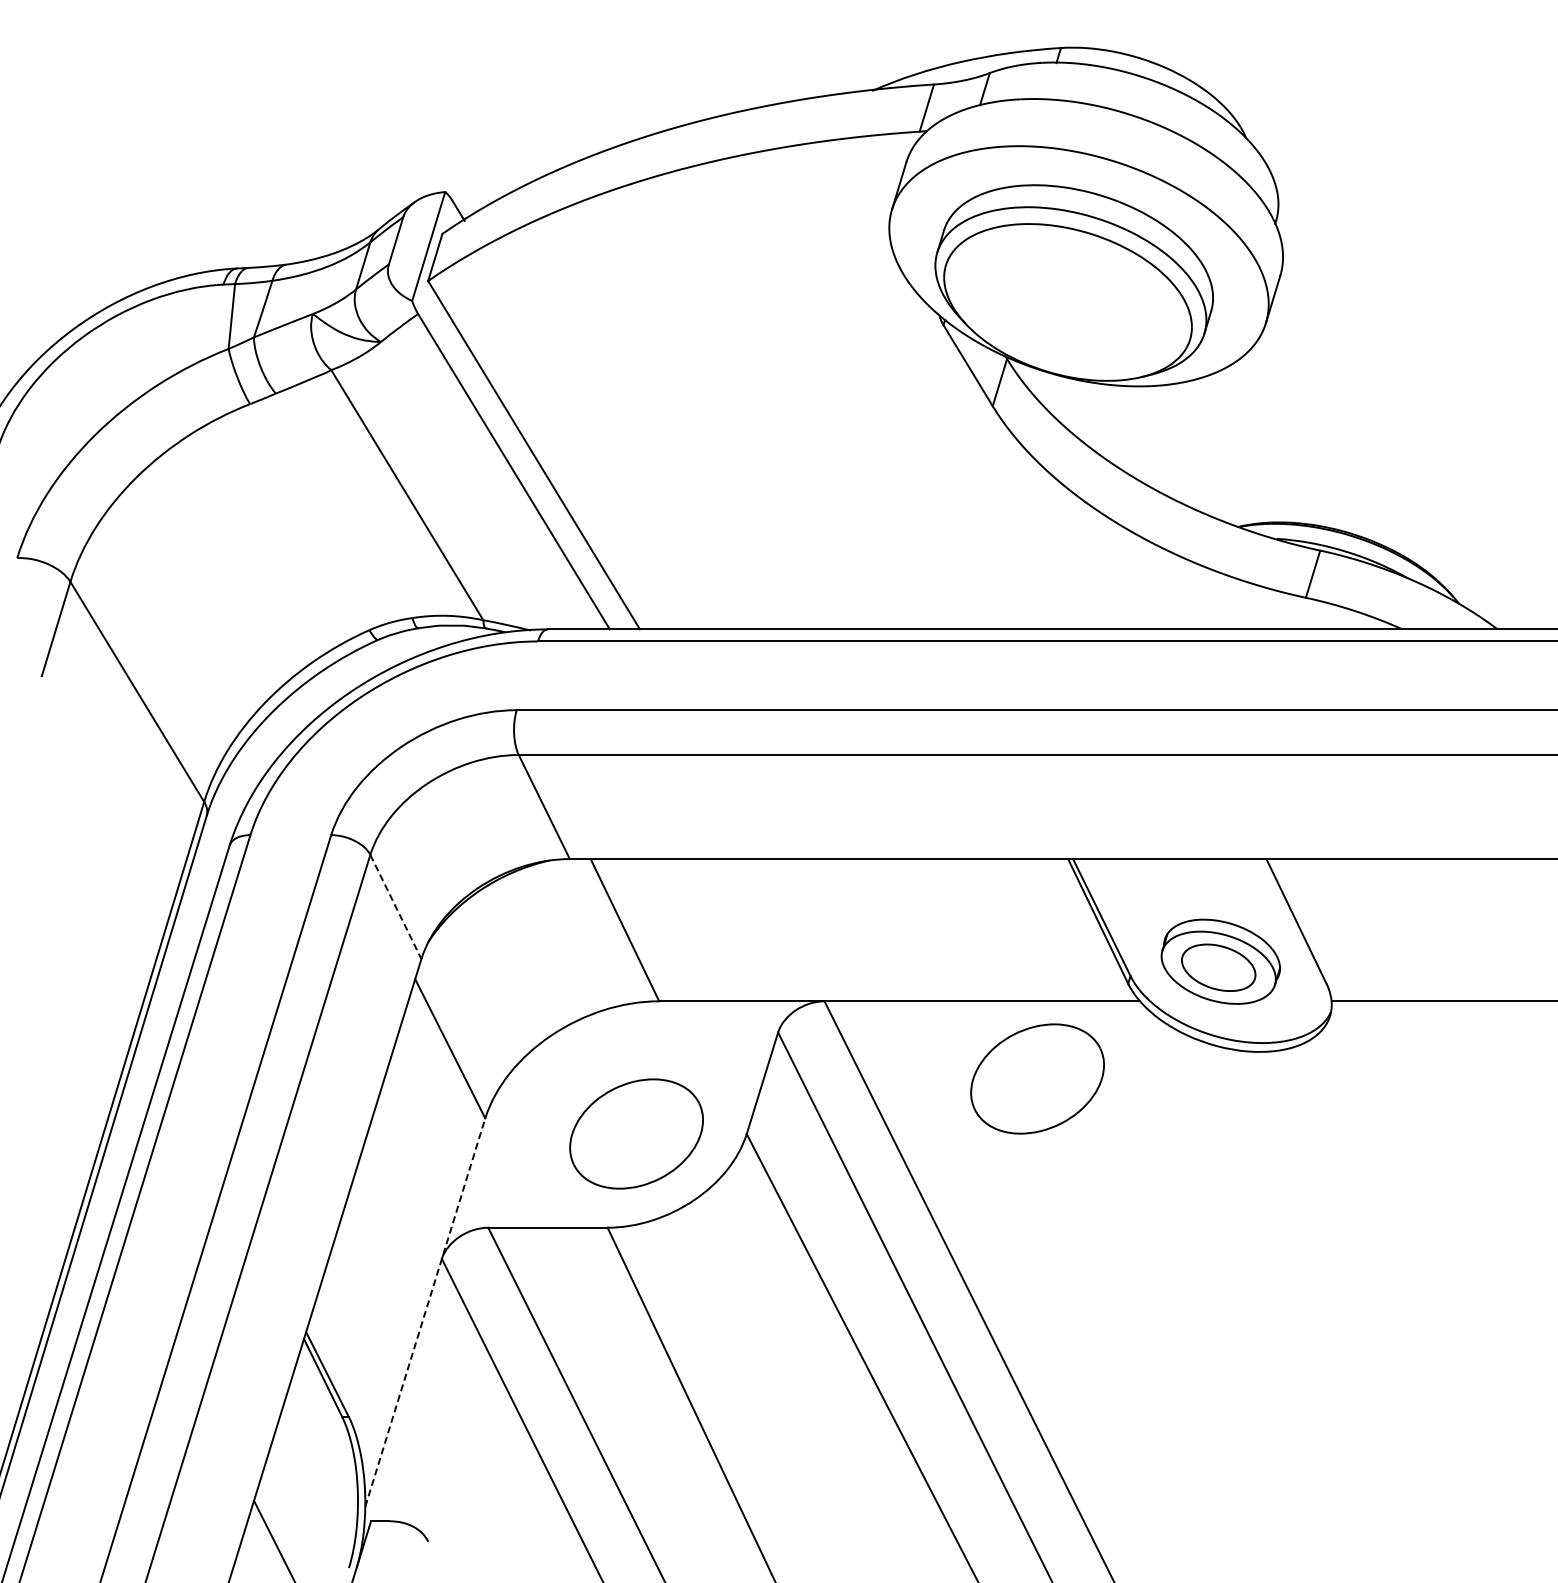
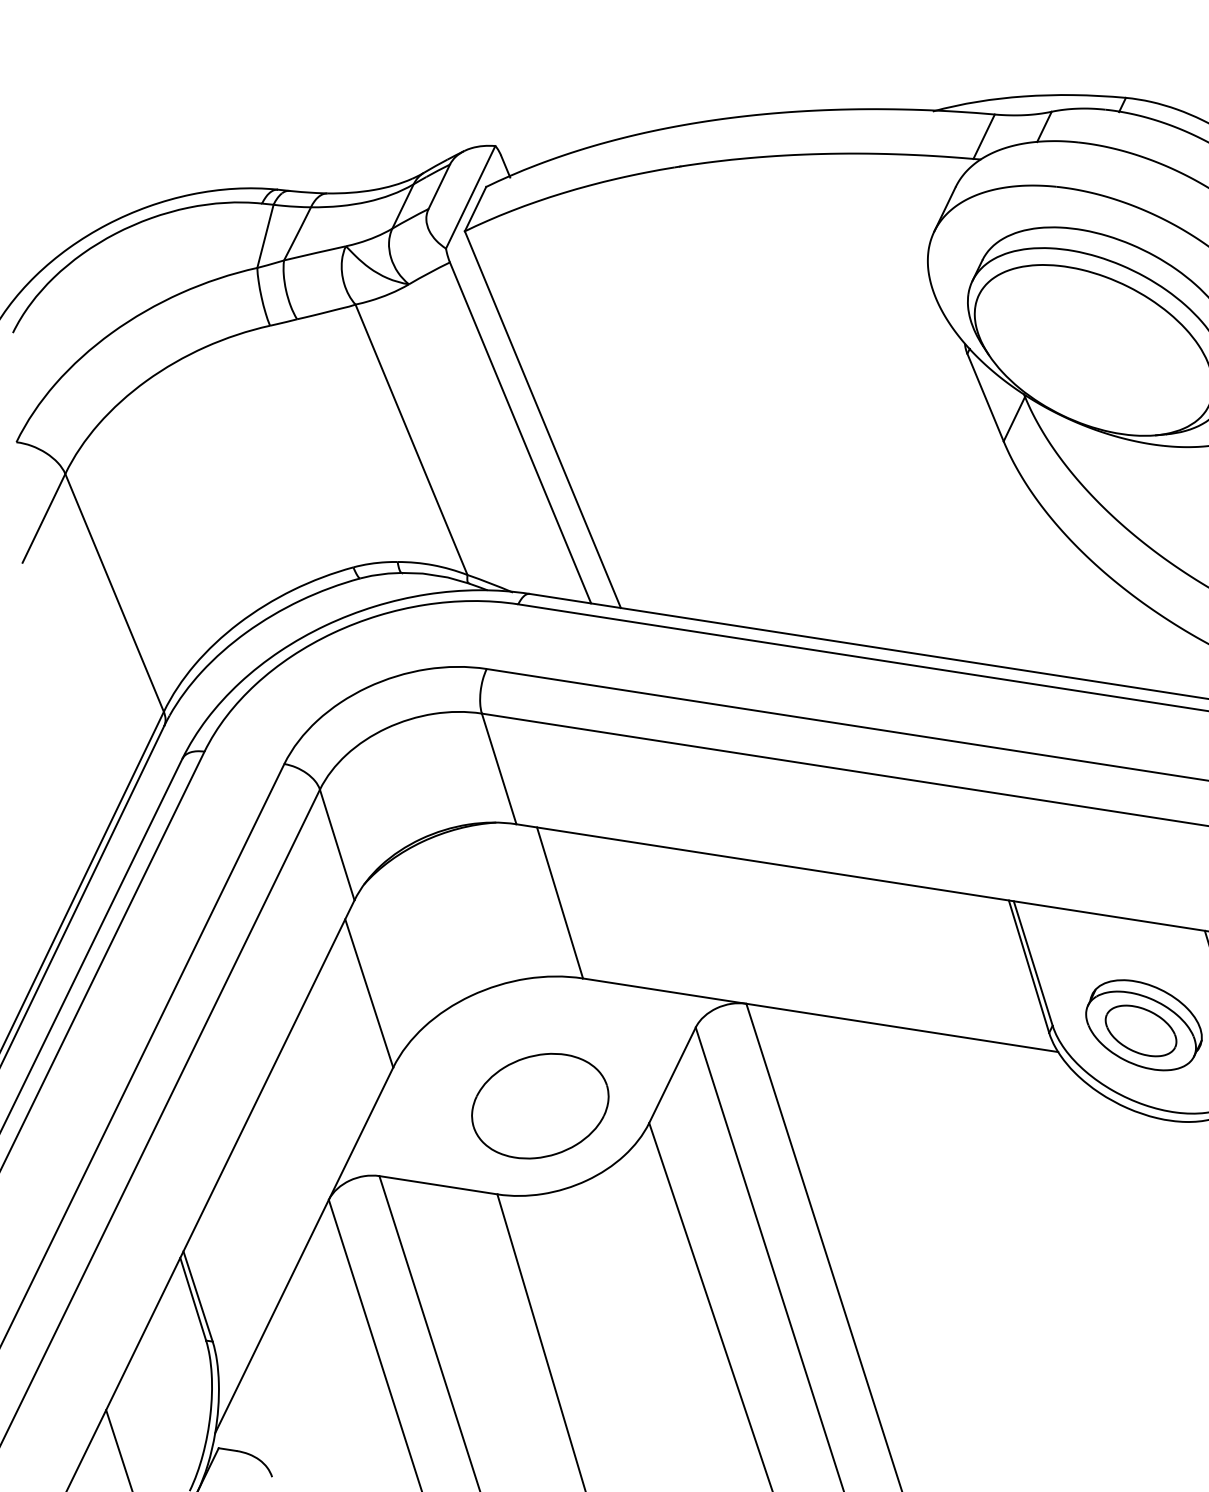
line: (395, 906) -> (336, 844), dashed -> solid
part: (1037, 1078) -> (945, 1112), removed
line: (425, 1312) -> (304, 1250), dashed -> solid

